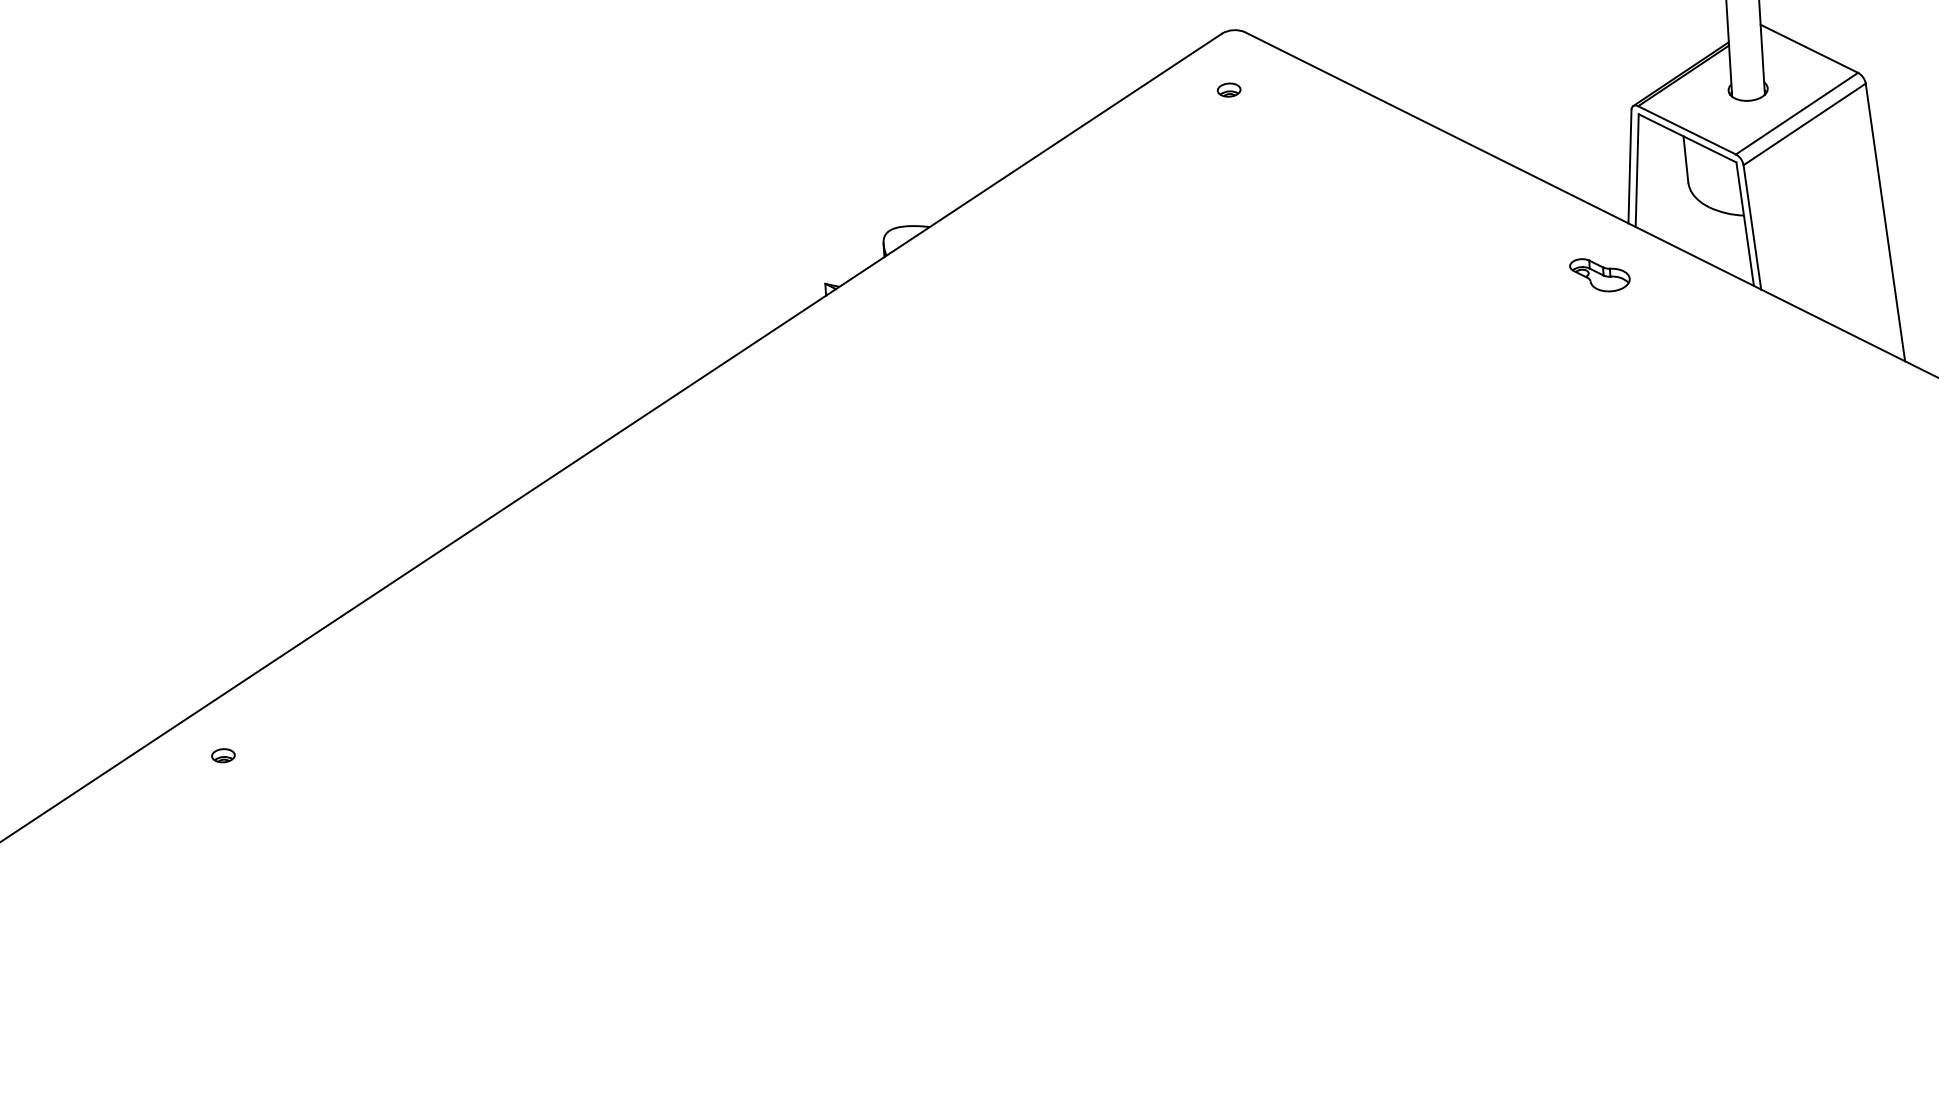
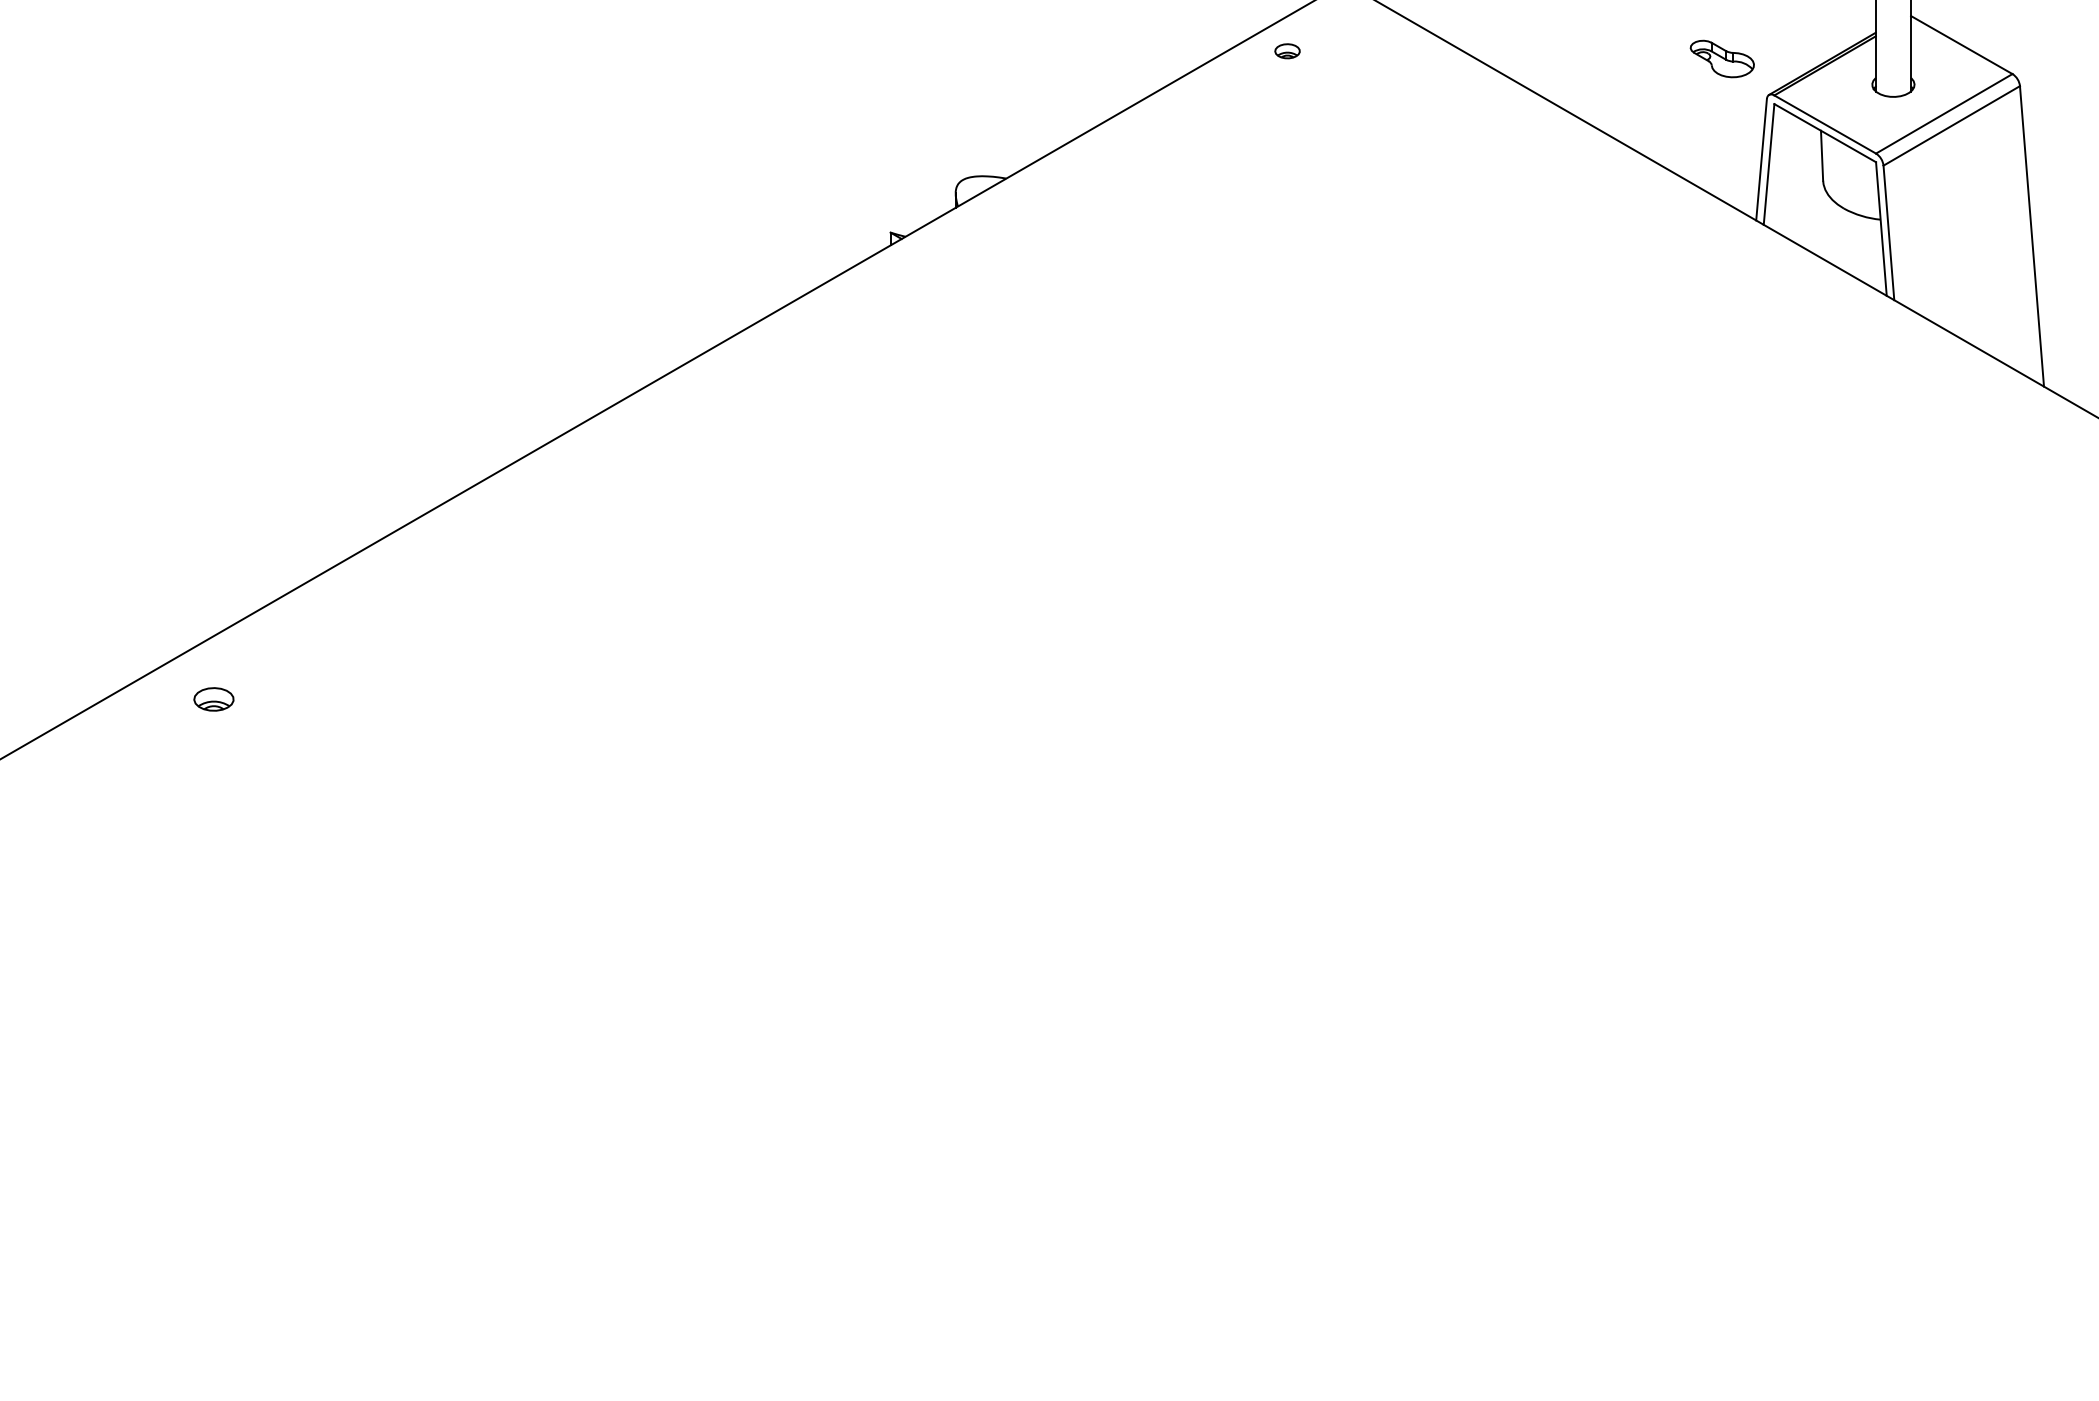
part: (1229, 90) -> (1287, 51), moved
part: (1599, 274) -> (1721, 58), moved
part: (223, 755) -> (213, 699), size x1.6

